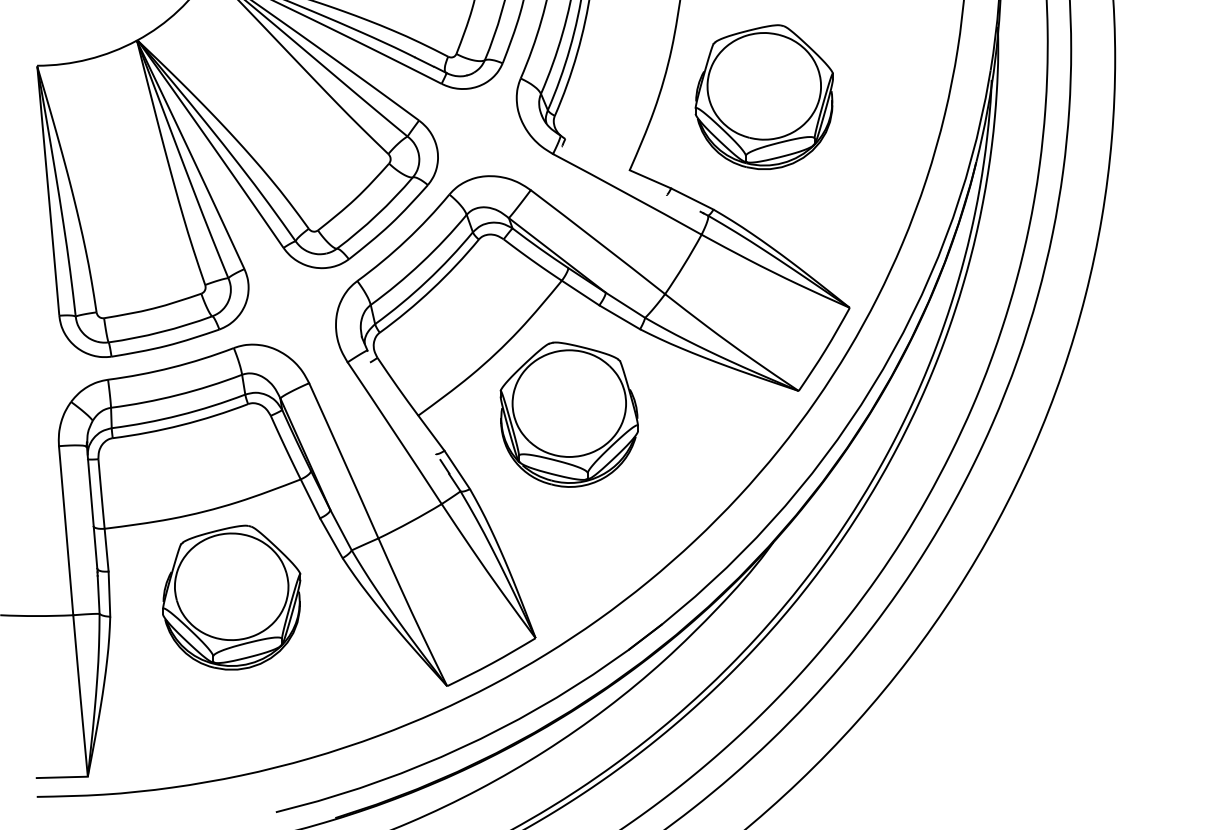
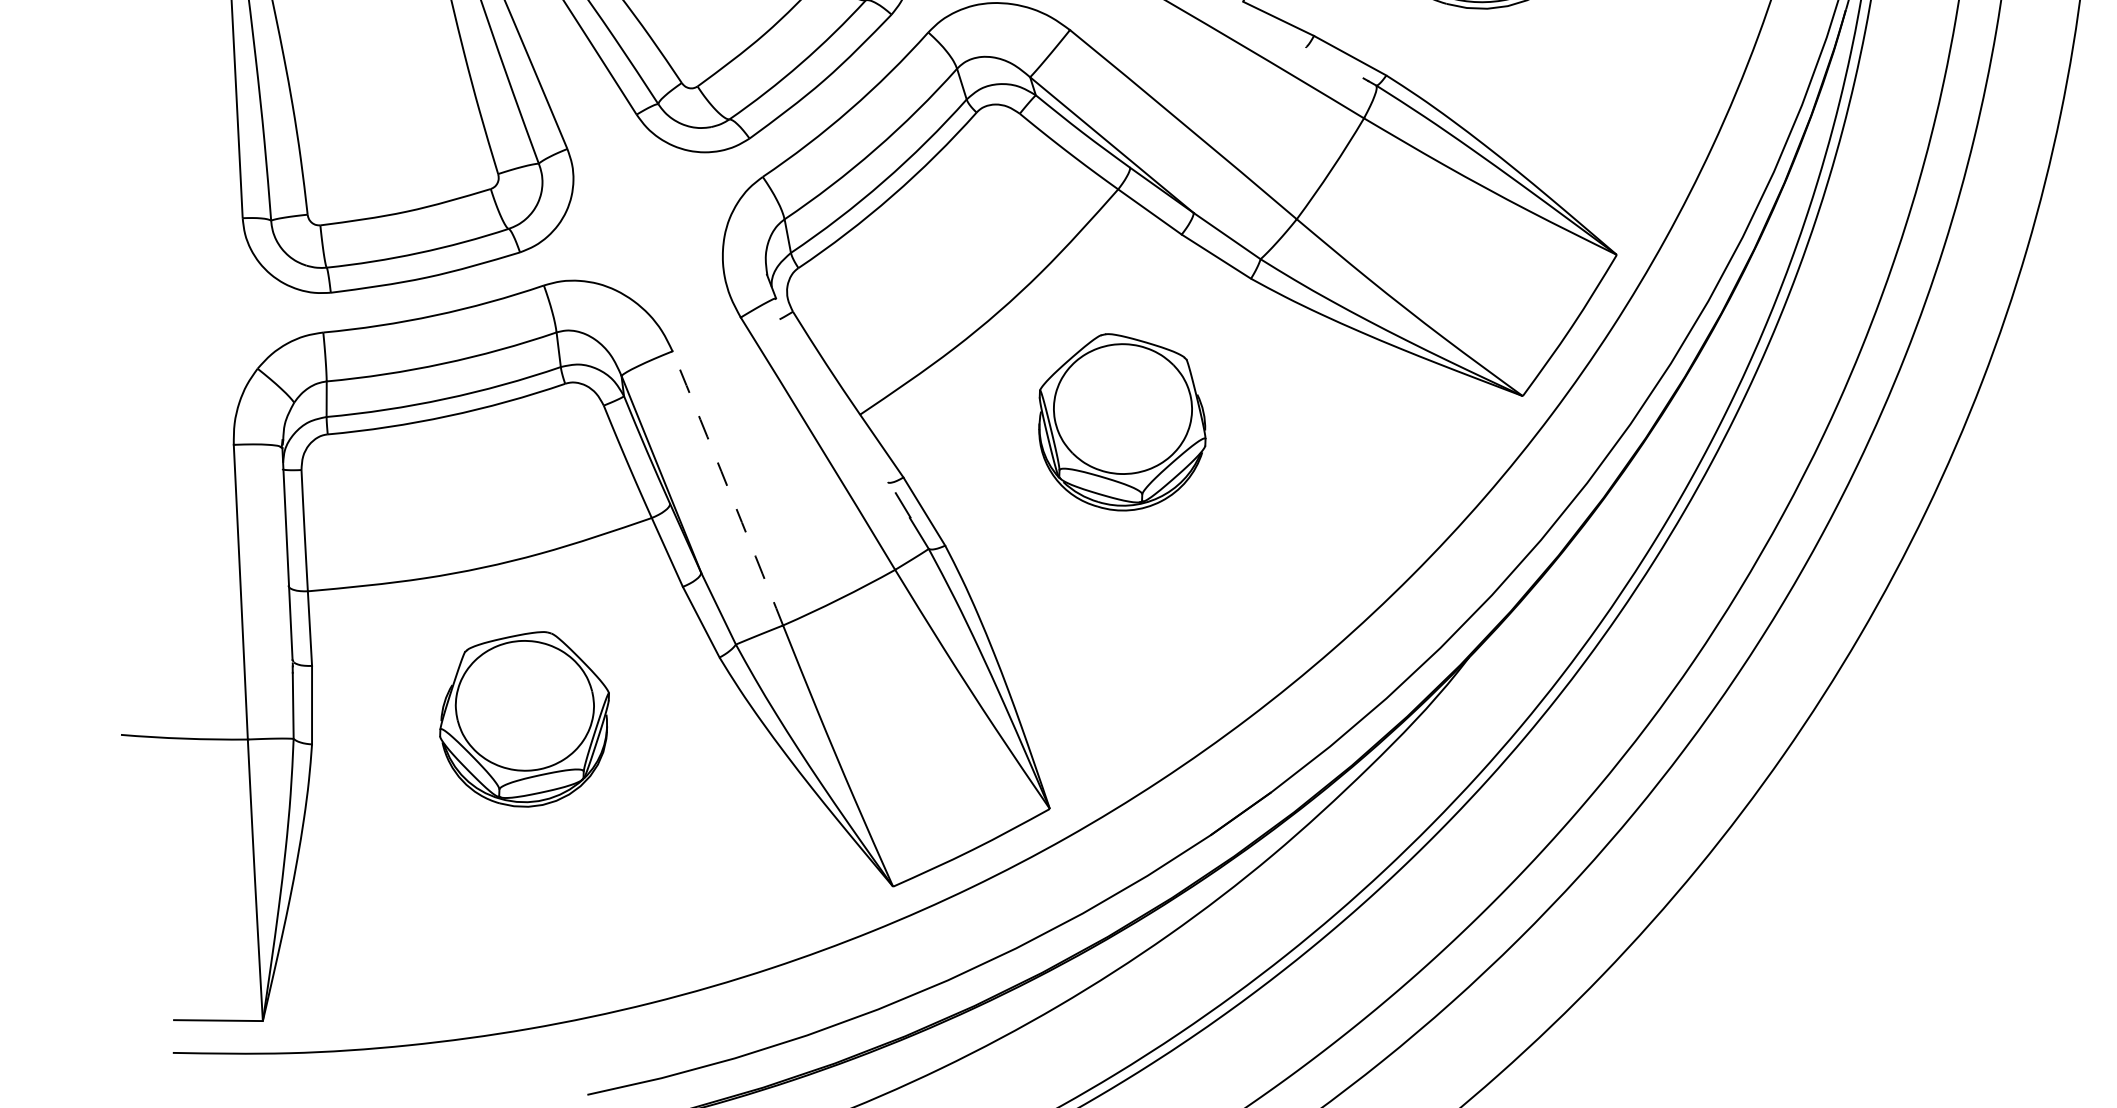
part: (568, 414) -> (1121, 422), size x0.7
arc: (344, 460) -> (729, 487), solid -> dashed
part: (231, 597) -> (523, 718), size x0.7

